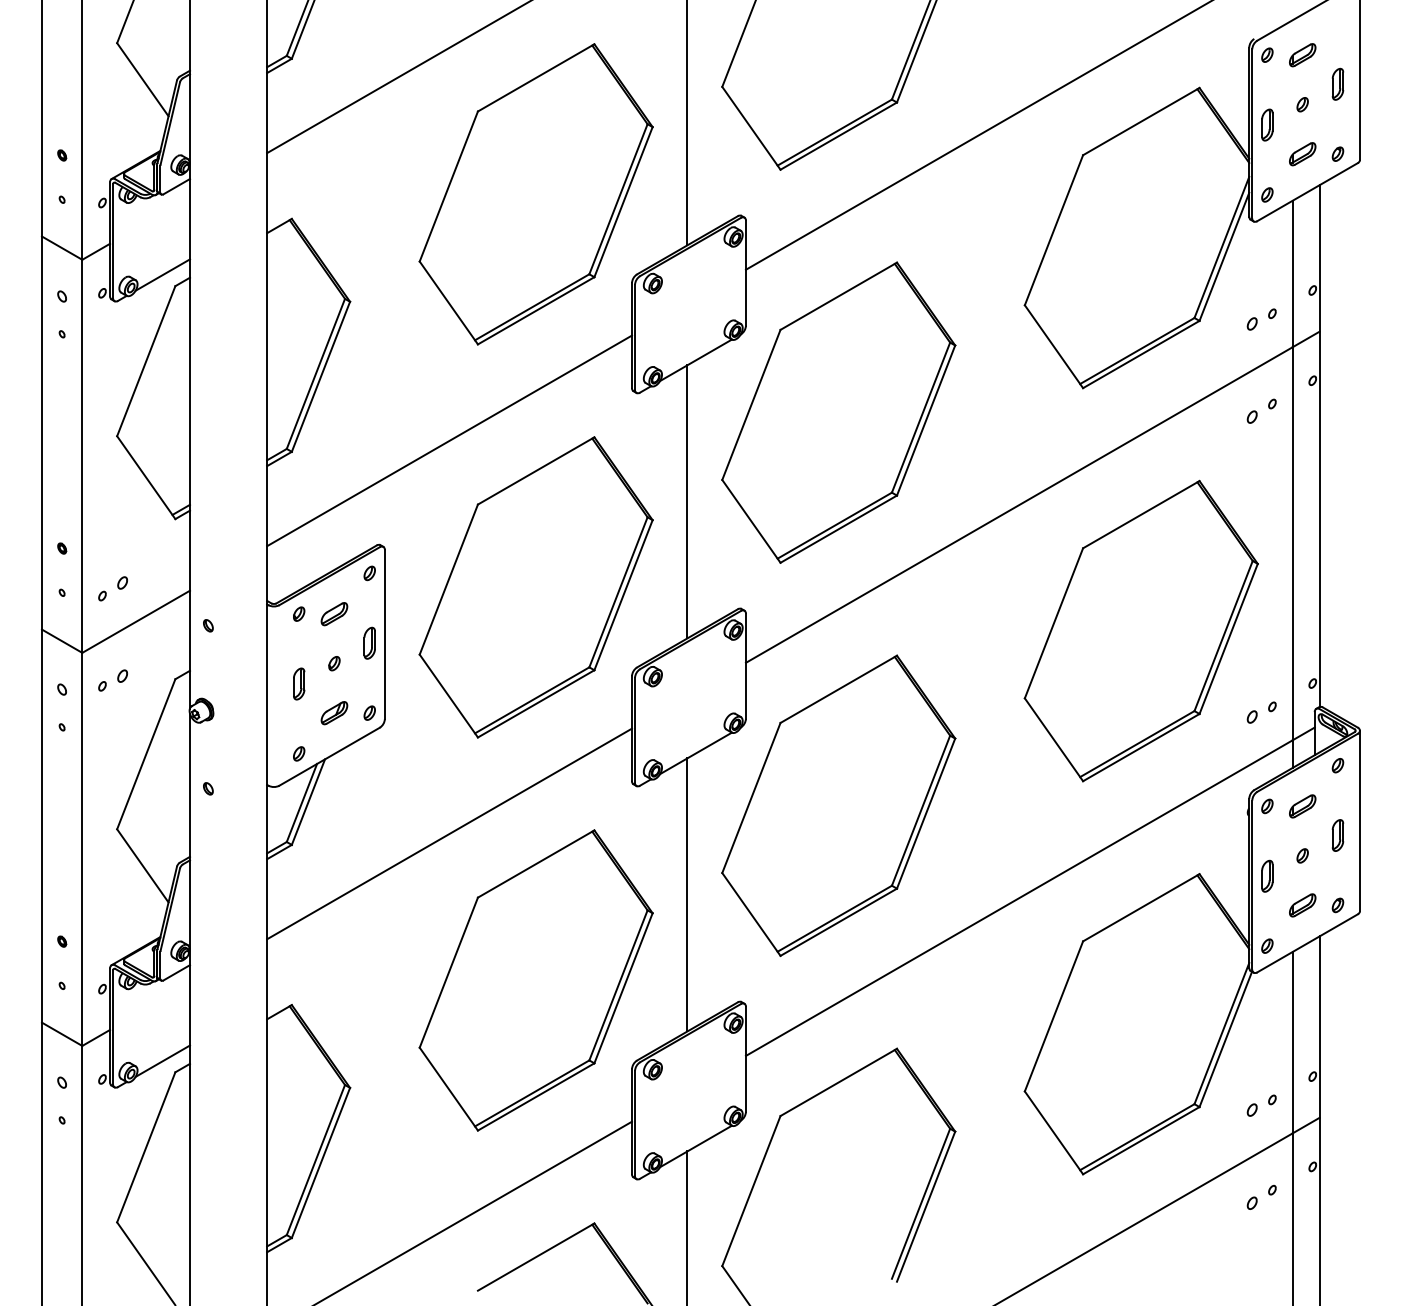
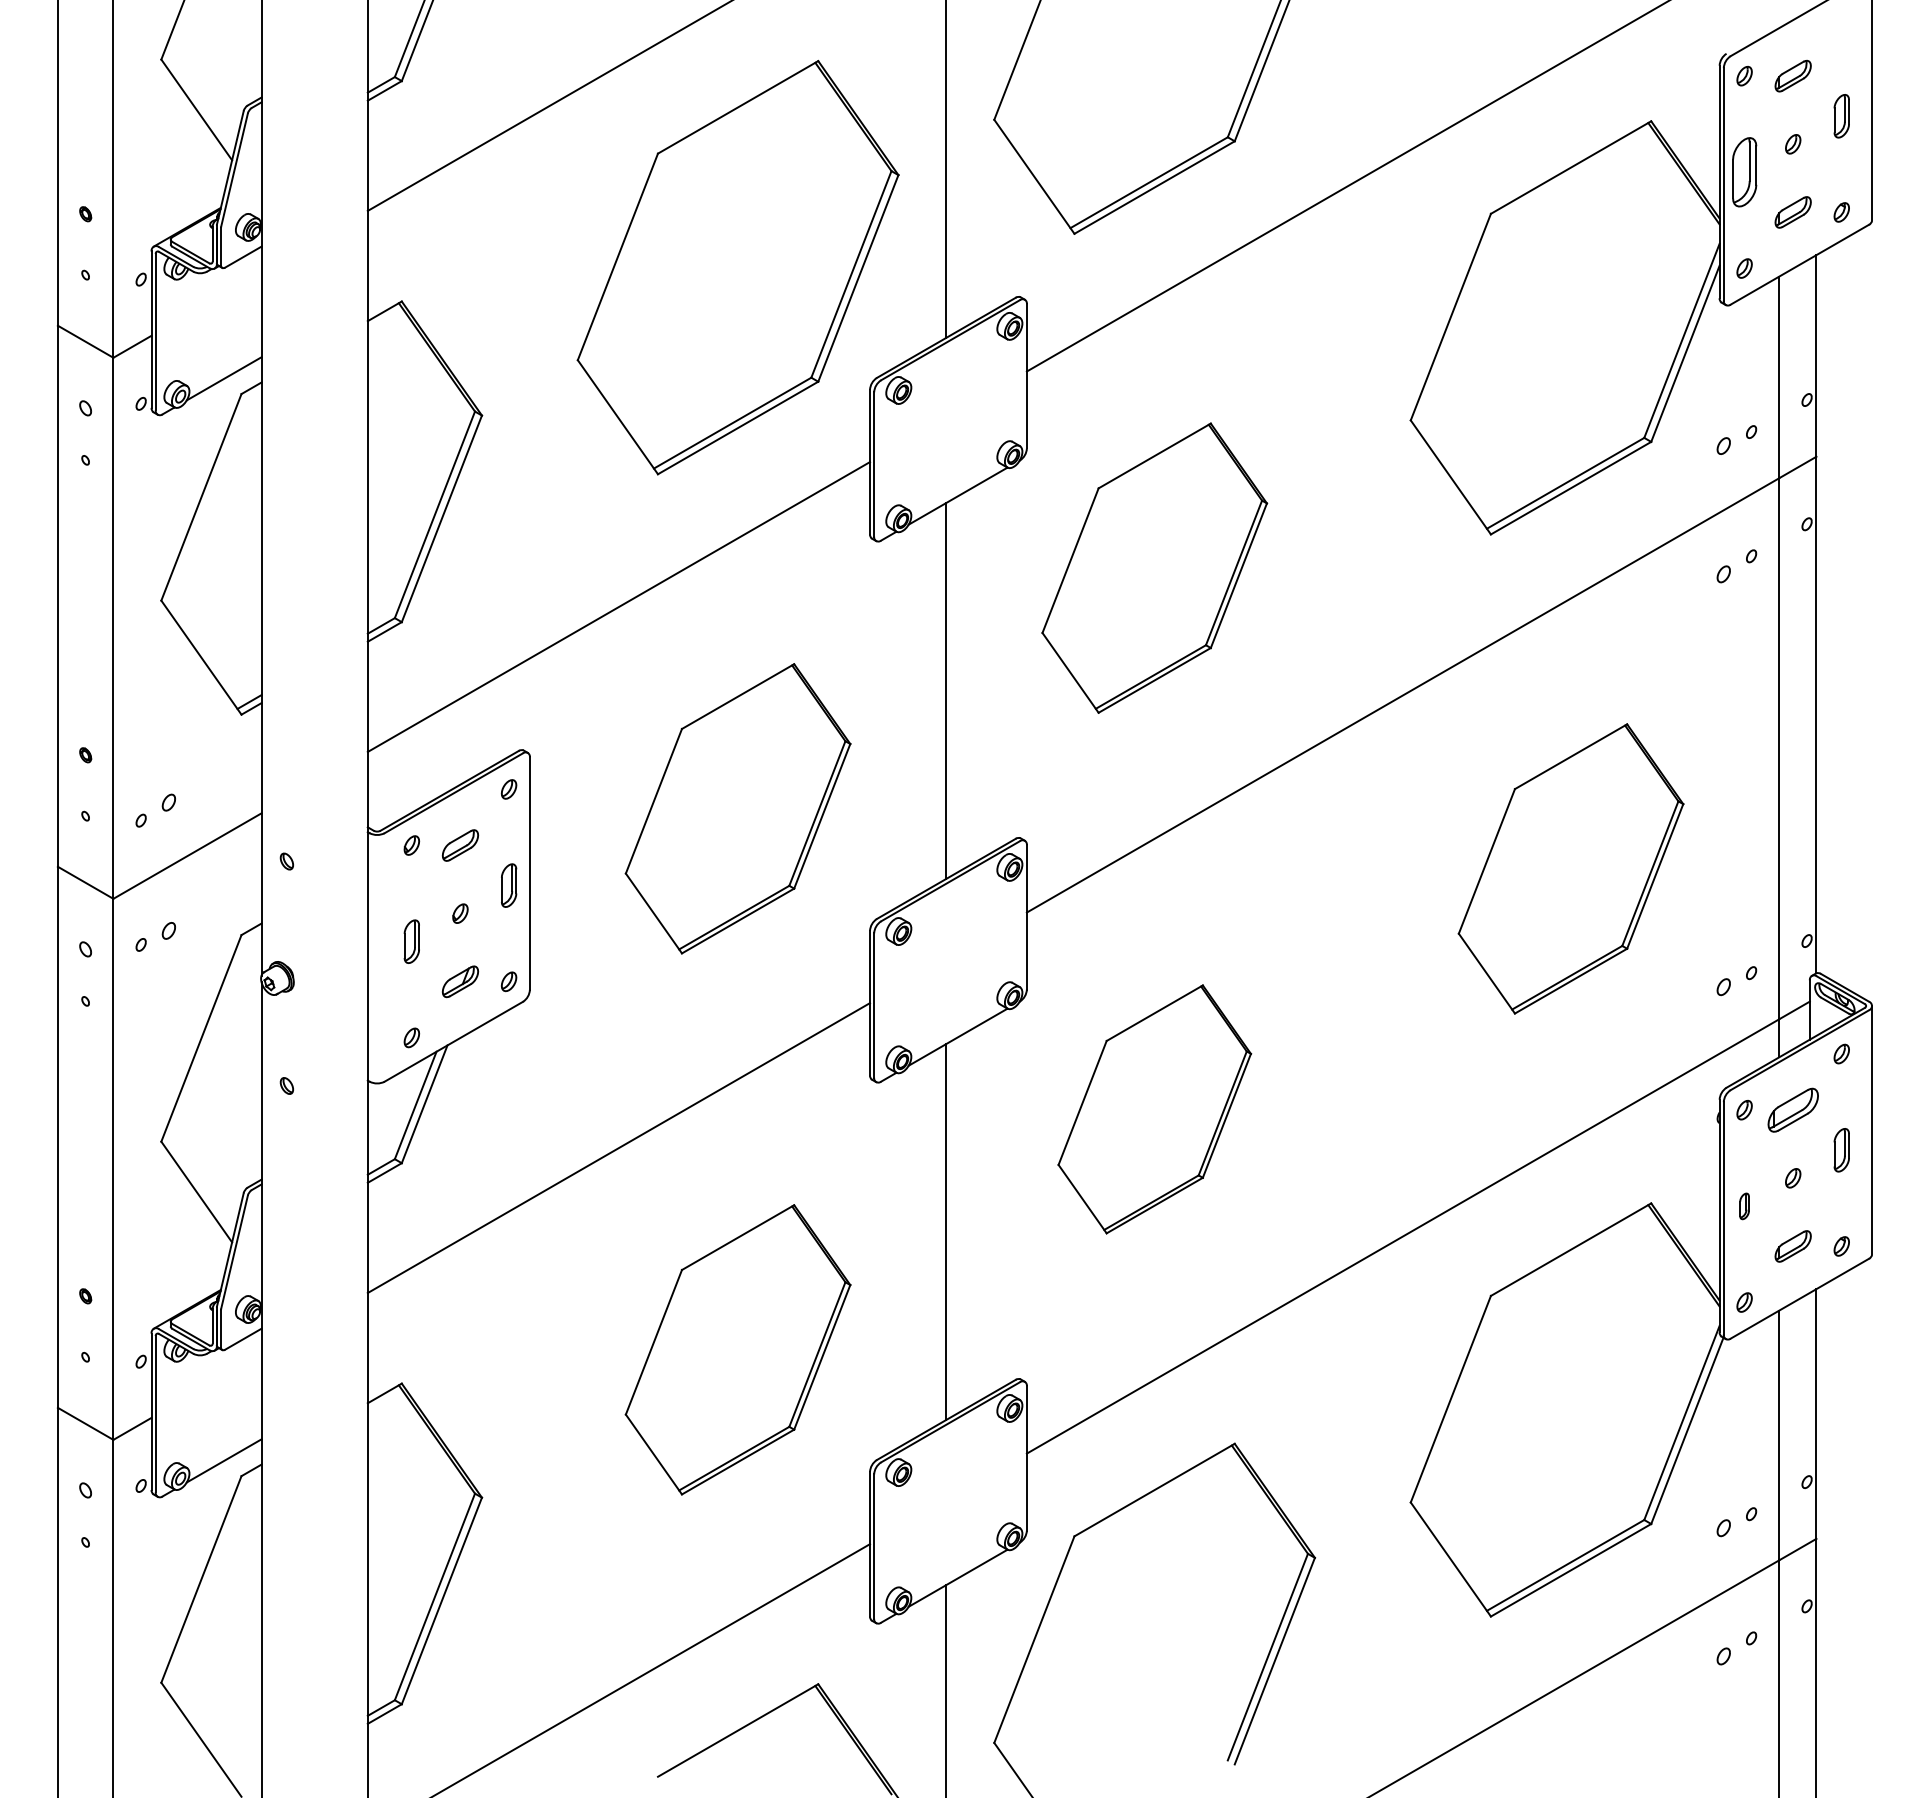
part: (1267, 125) -> (1744, 172), size x1.6
part: (838, 412) -> (1154, 567), size x0.7
part: (535, 587) -> (737, 808), size x0.7
part: (1140, 630) -> (1570, 868), size x0.7
part: (838, 805) -> (1154, 1109), size x0.6
part: (1302, 805) -> (1792, 1109), size x1.4
part: (1267, 876) -> (1744, 1206), size x0.6
part: (535, 980) -> (737, 1349), size x0.7

